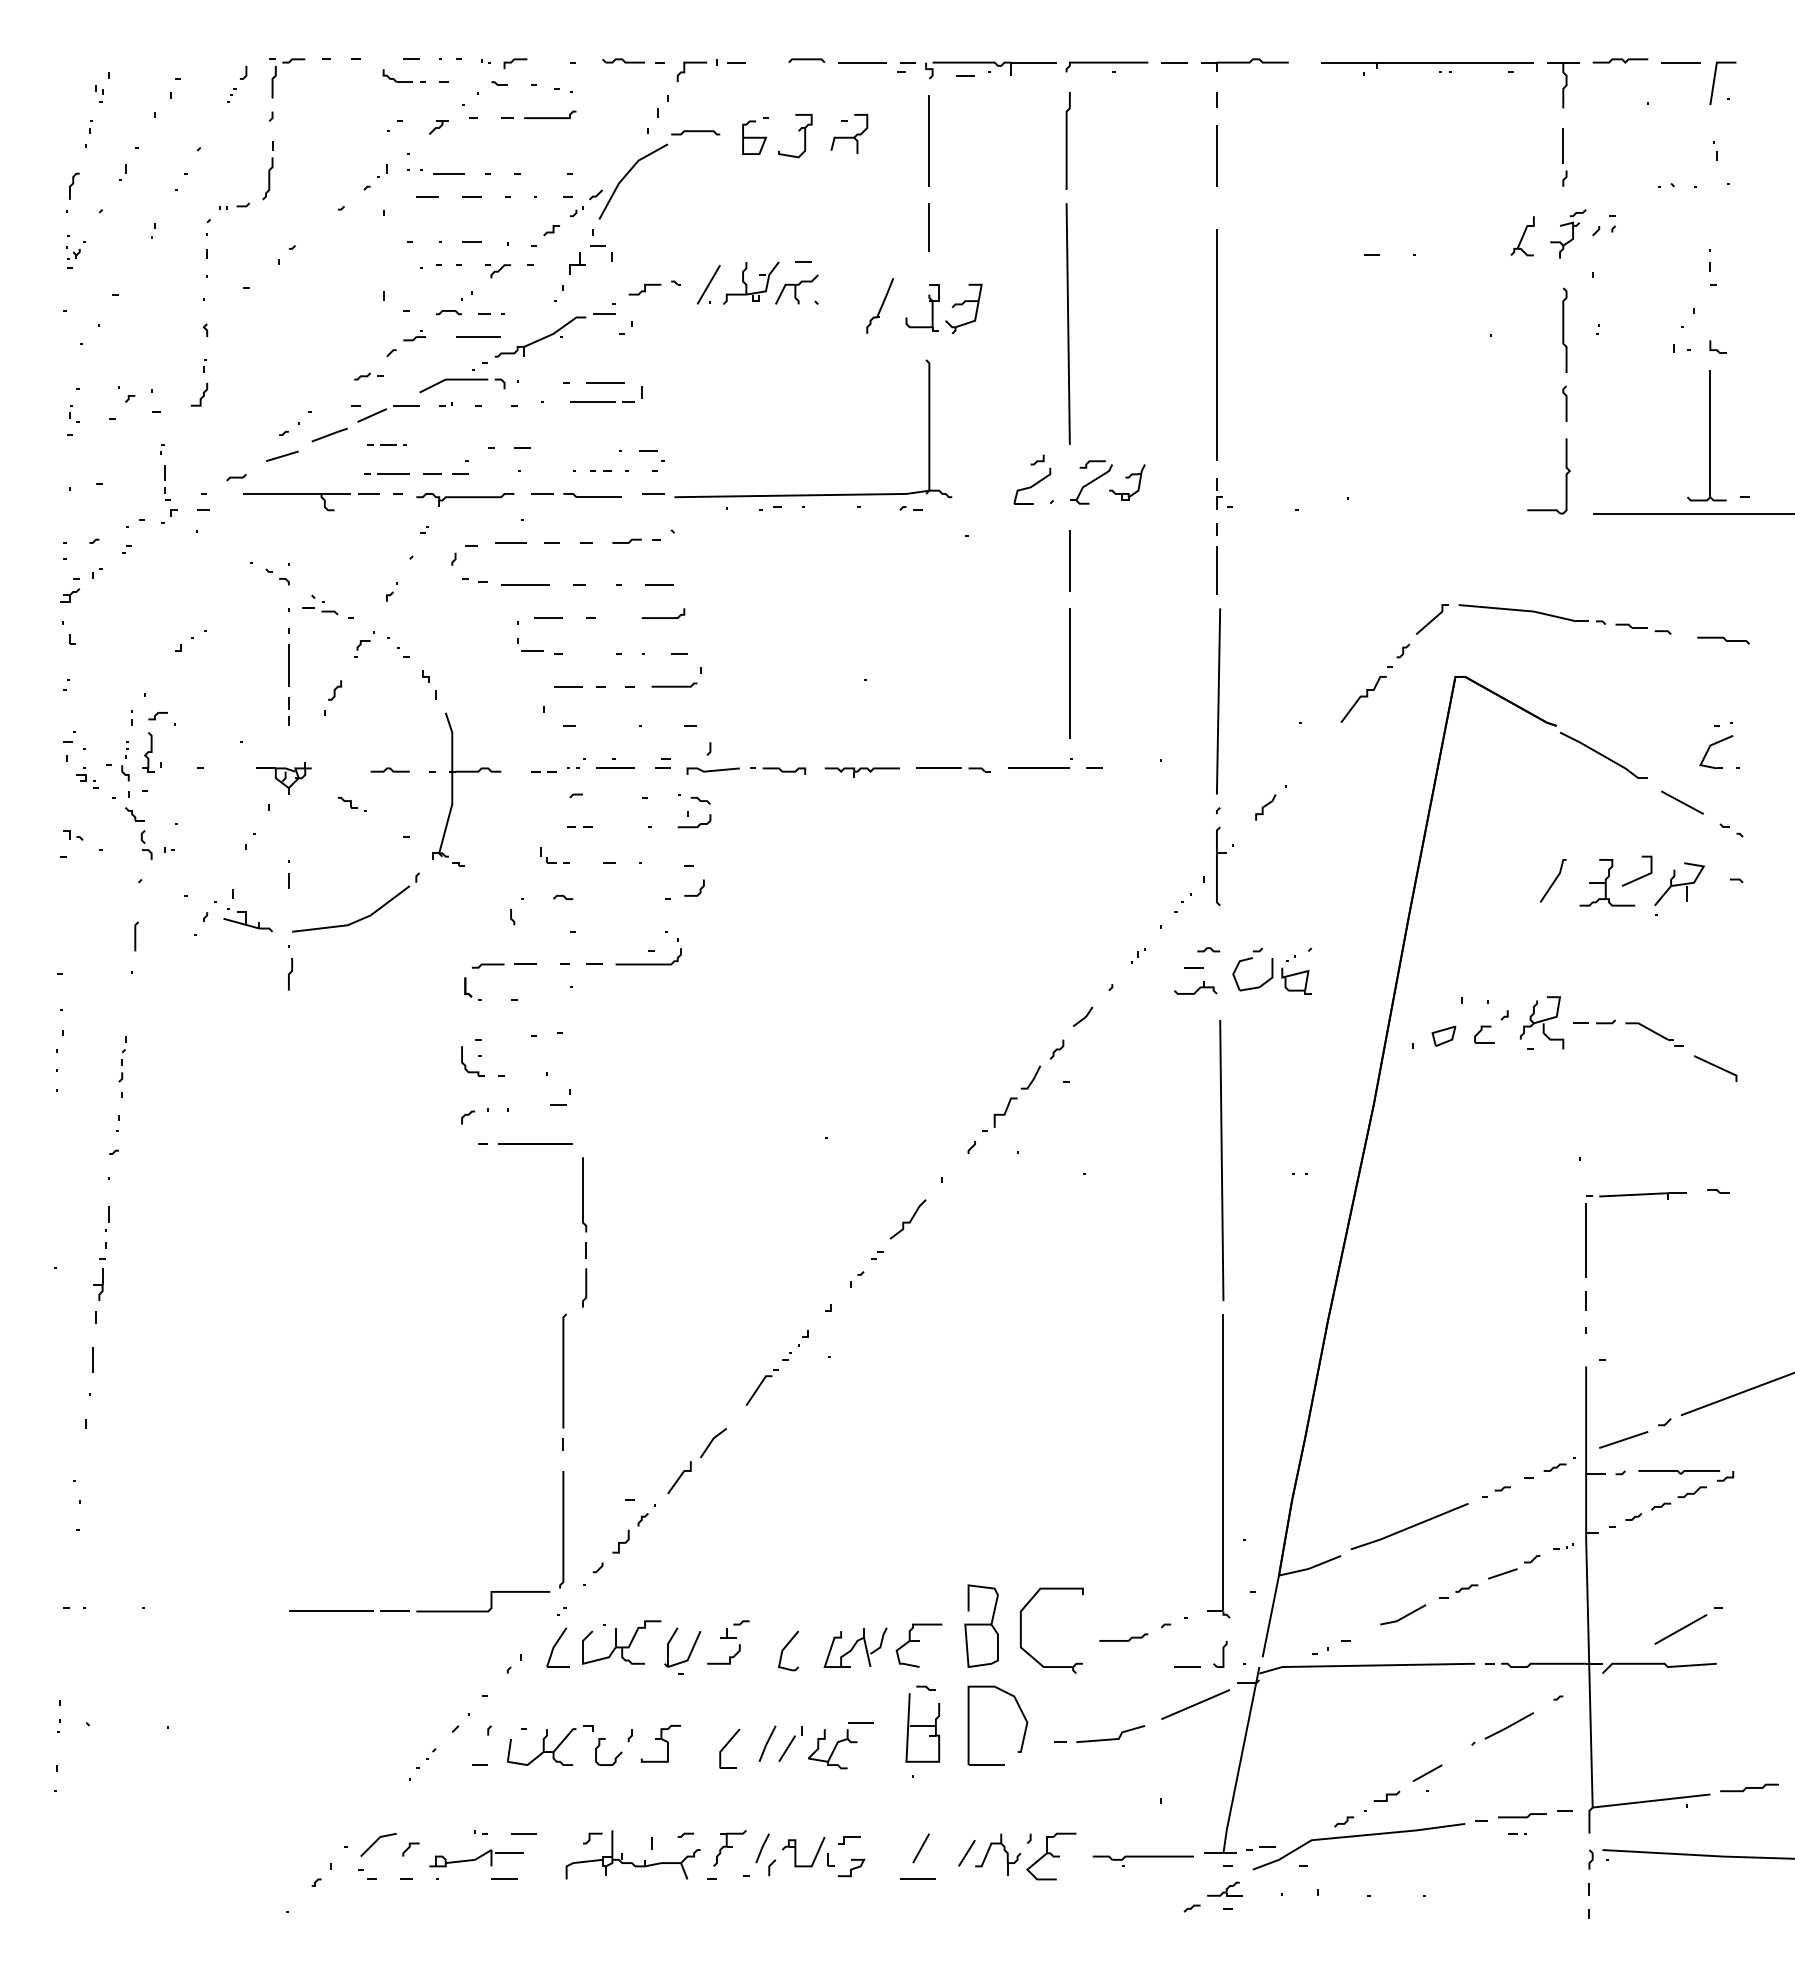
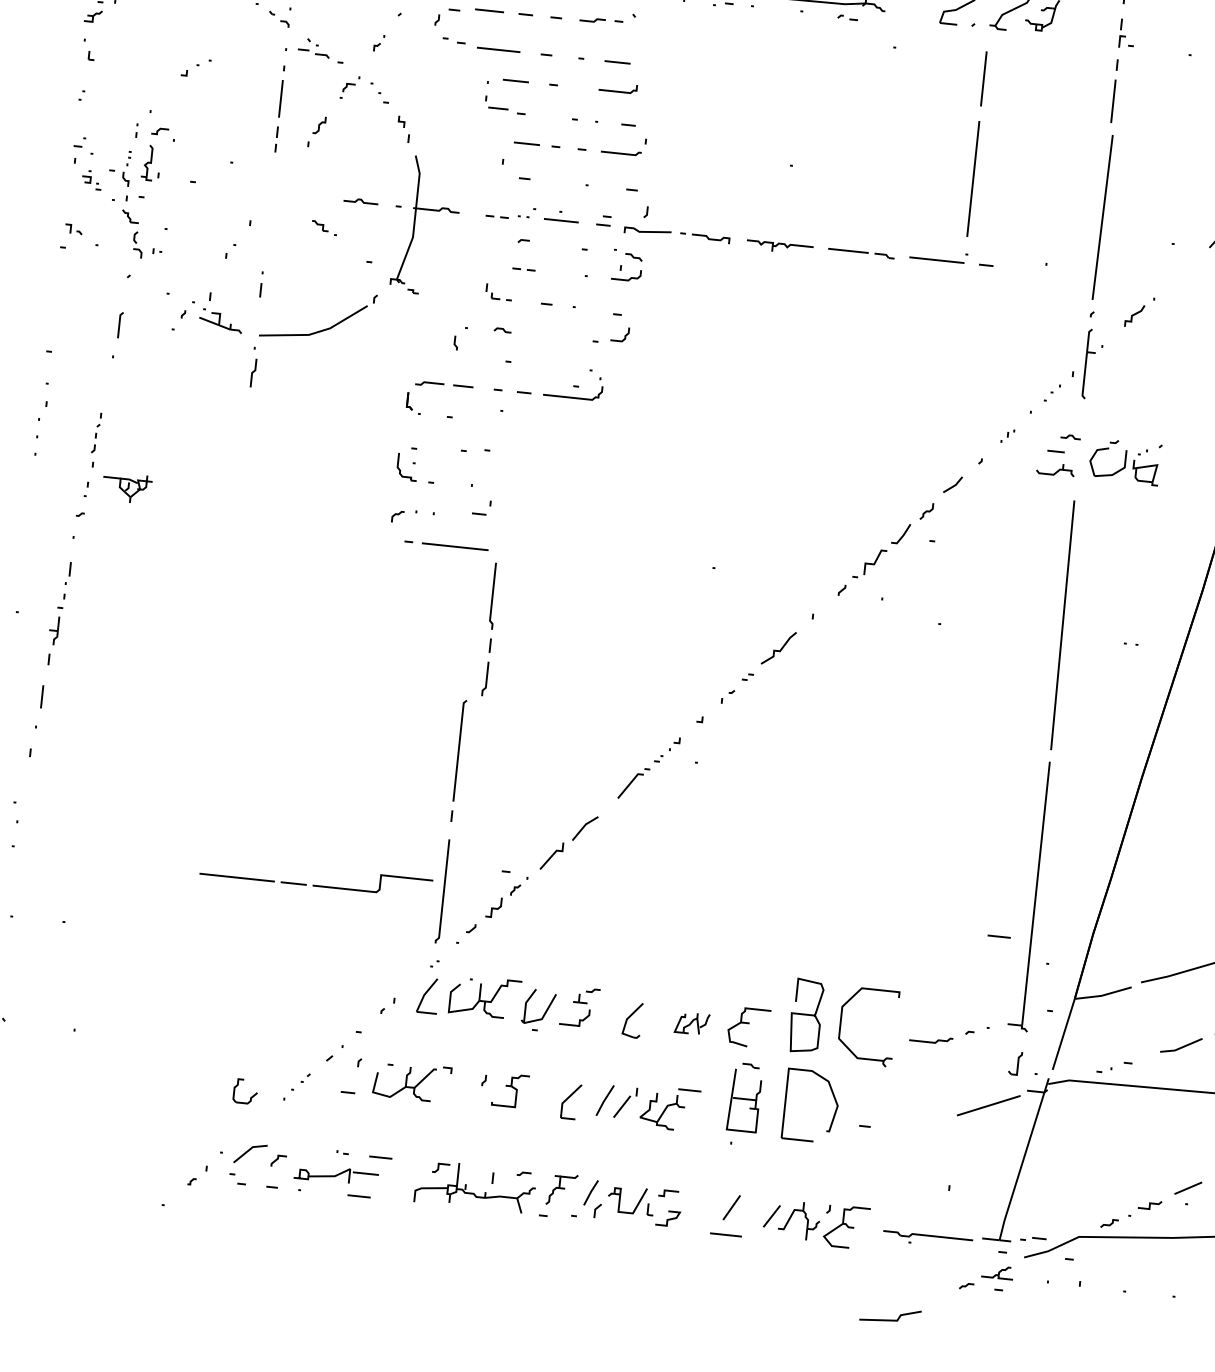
part: (283, 778) -> (126, 488), moved
part: (419, 1610) -> (315, 884), moved
part: (855, 1647) -> (692, 1023), size x0.6
line: (1187, 1666) -> (999, 936), moved
line: (1110, 1738) -> (889, 1319), moved
part: (615, 1757) -> (251, 1097), moved

